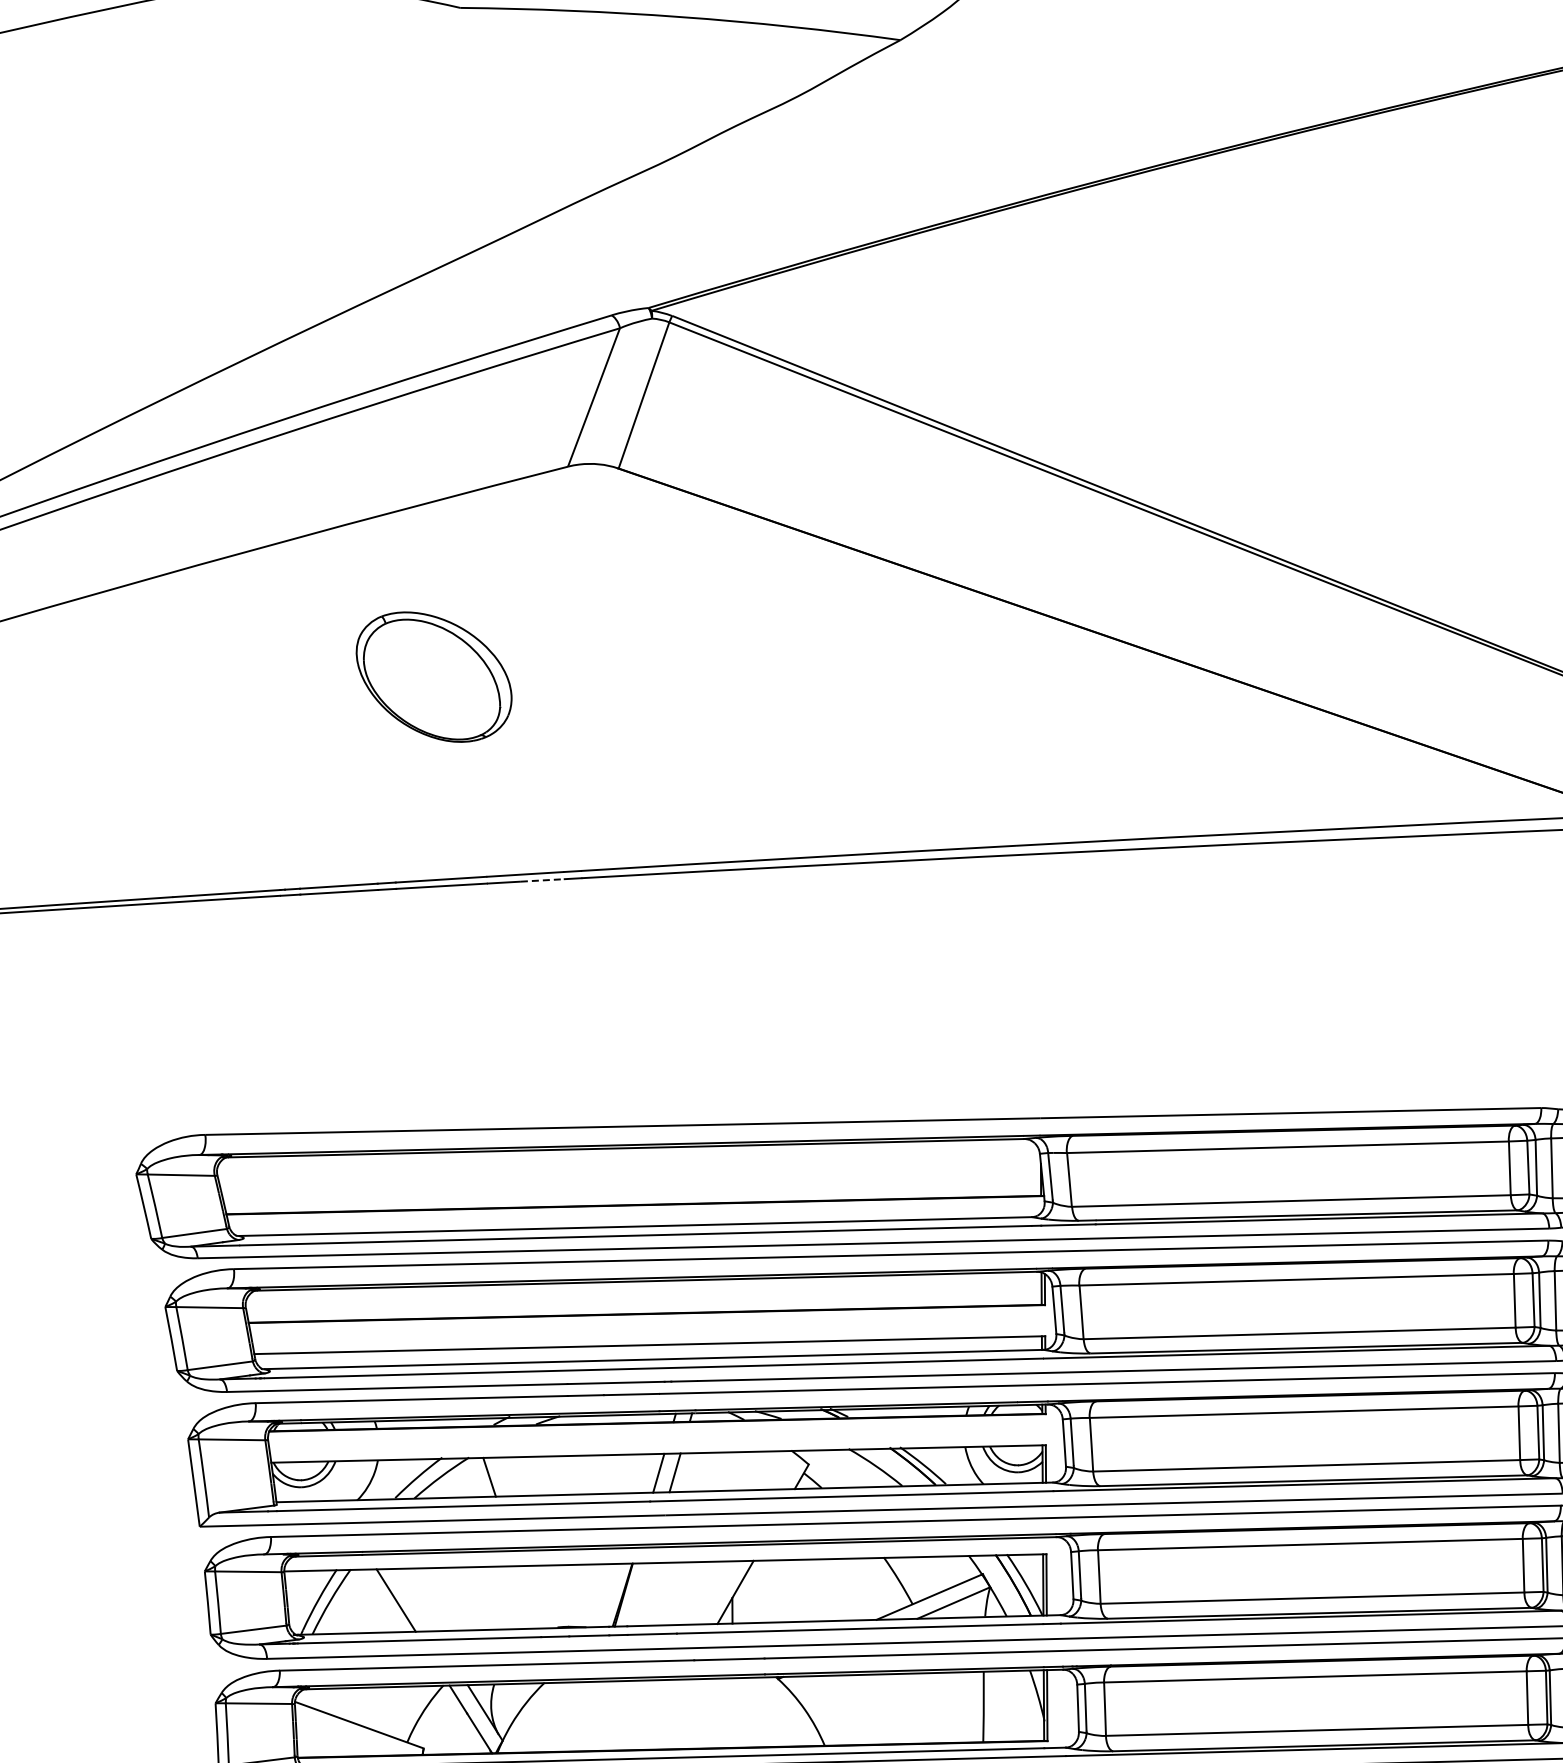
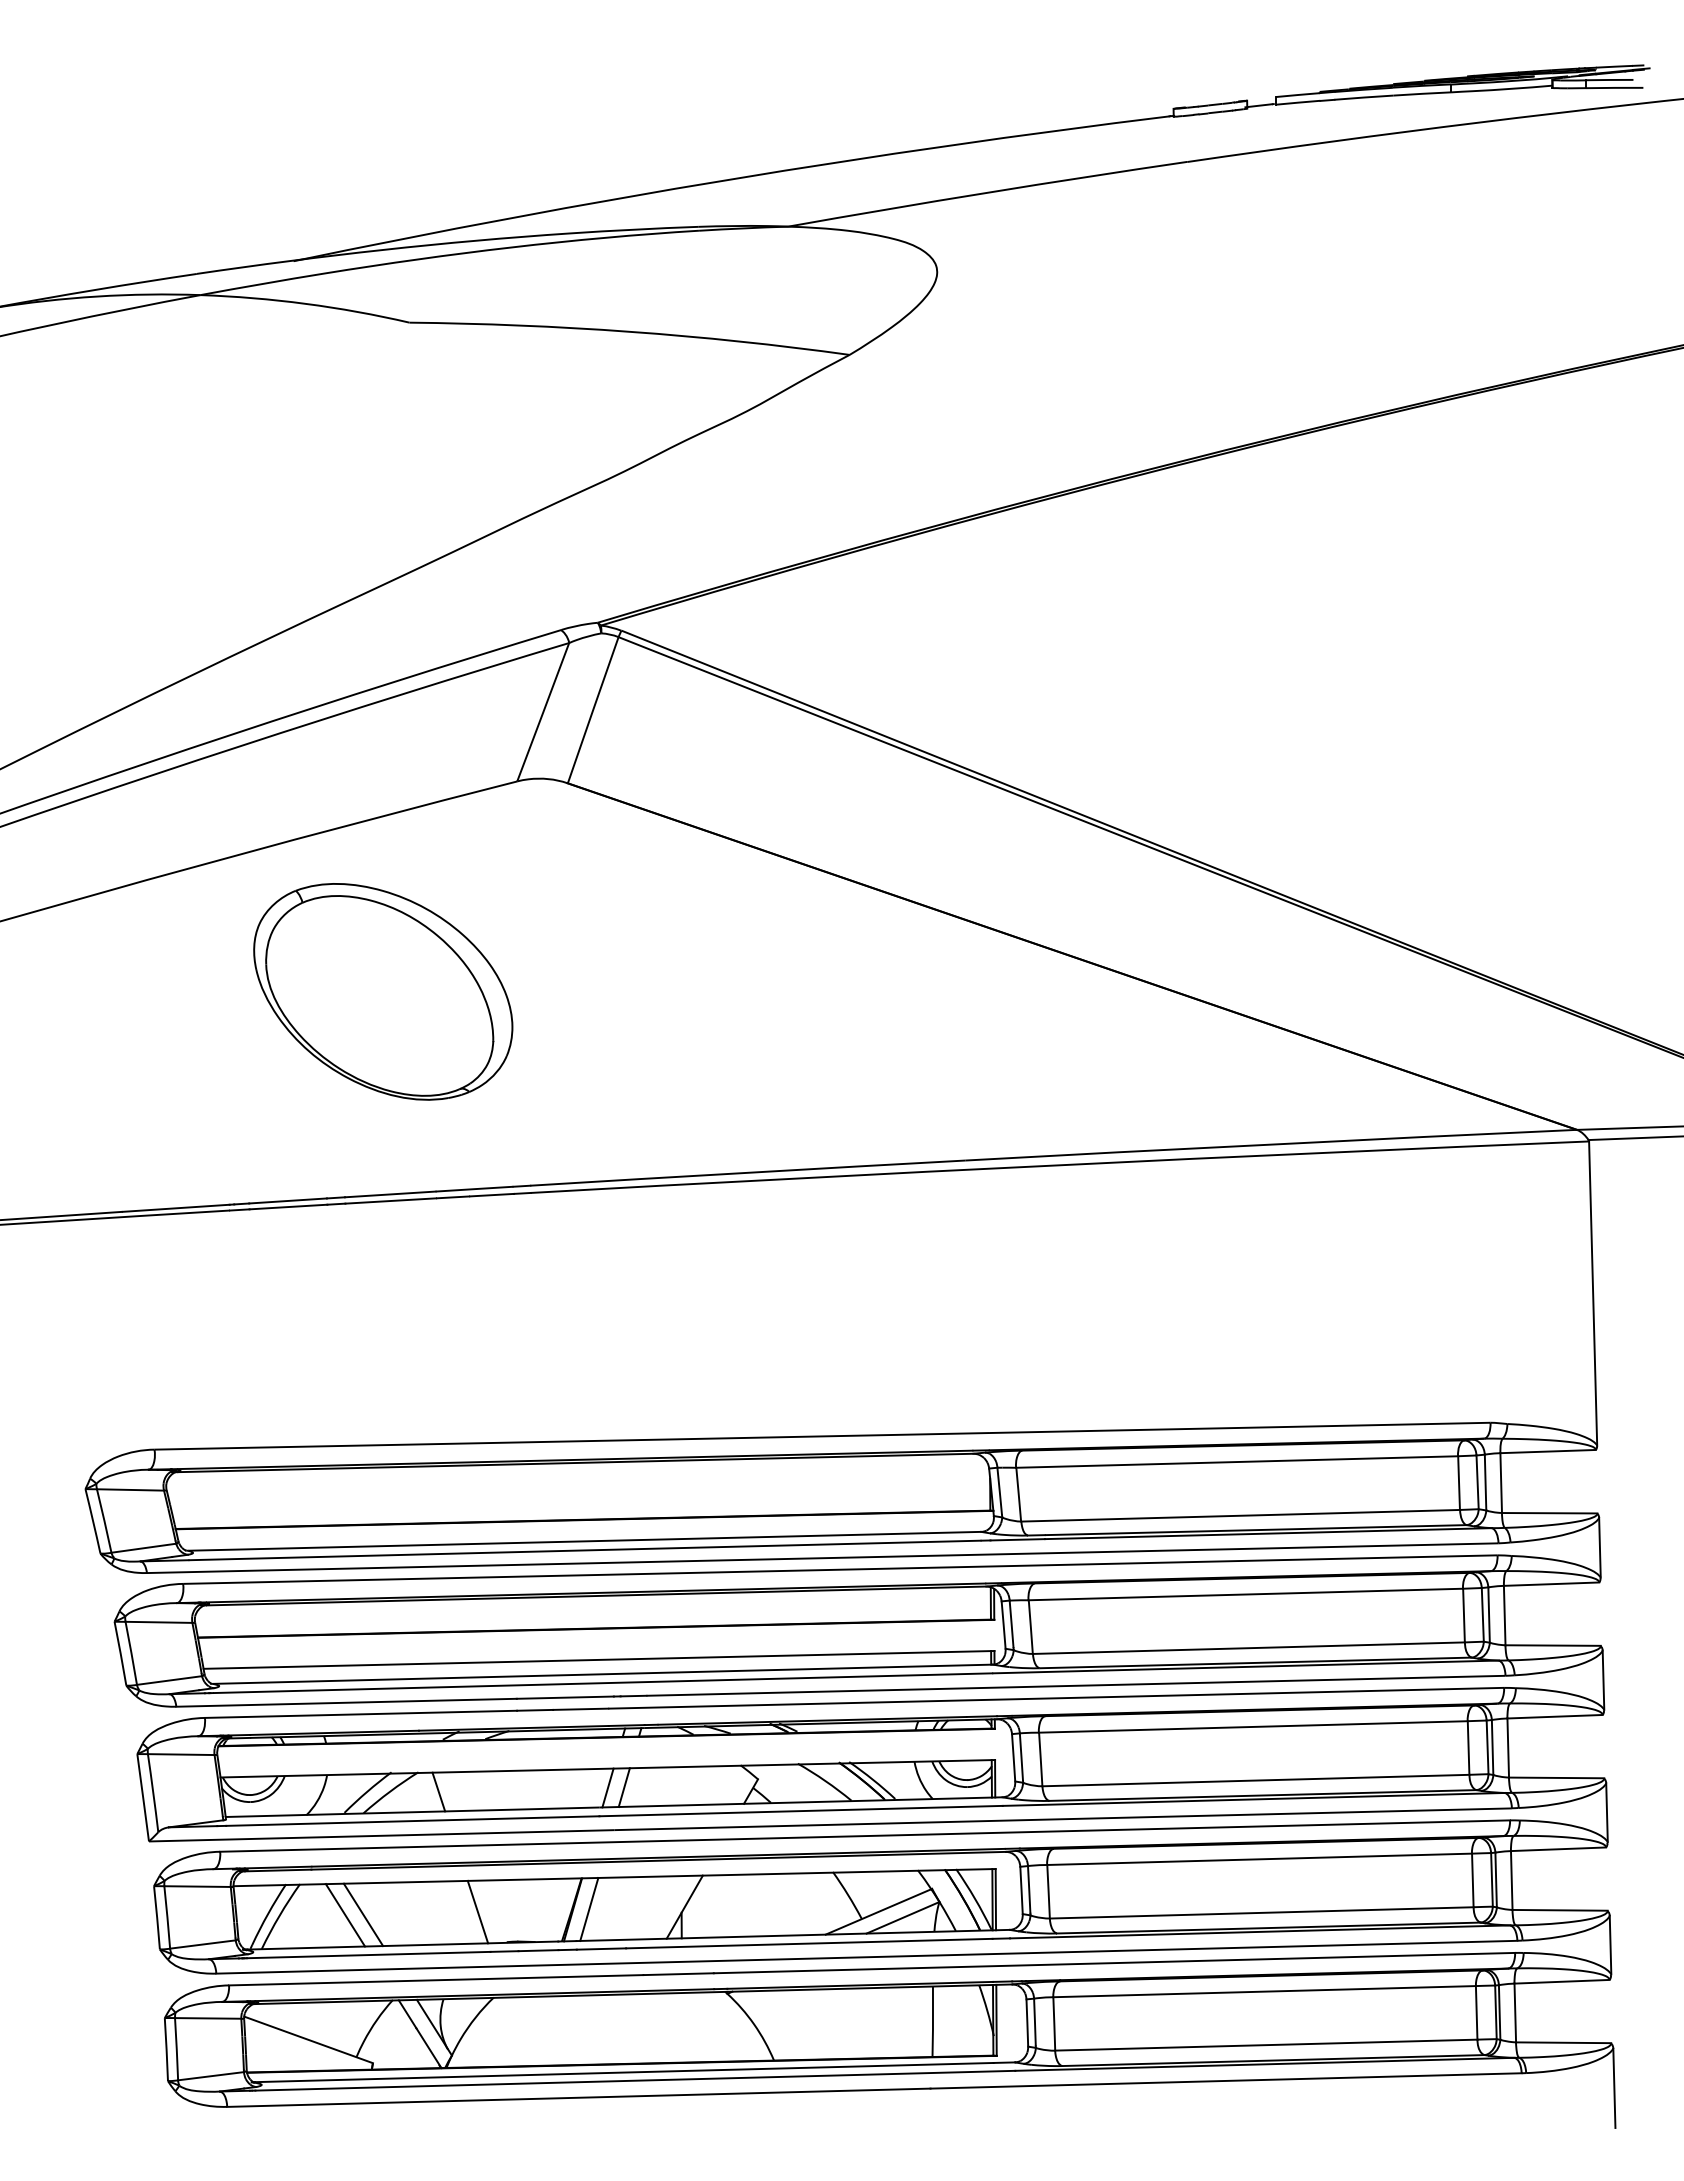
part: (434, 676) -> (383, 991), size x1.67
line: (543, 880) -> (492, 1195), dashed -> solid
line: (640, 1593) -> (589, 1908), added
line: (528, 1596) -> (477, 1911), added
line: (414, 1599) -> (363, 1914), added

